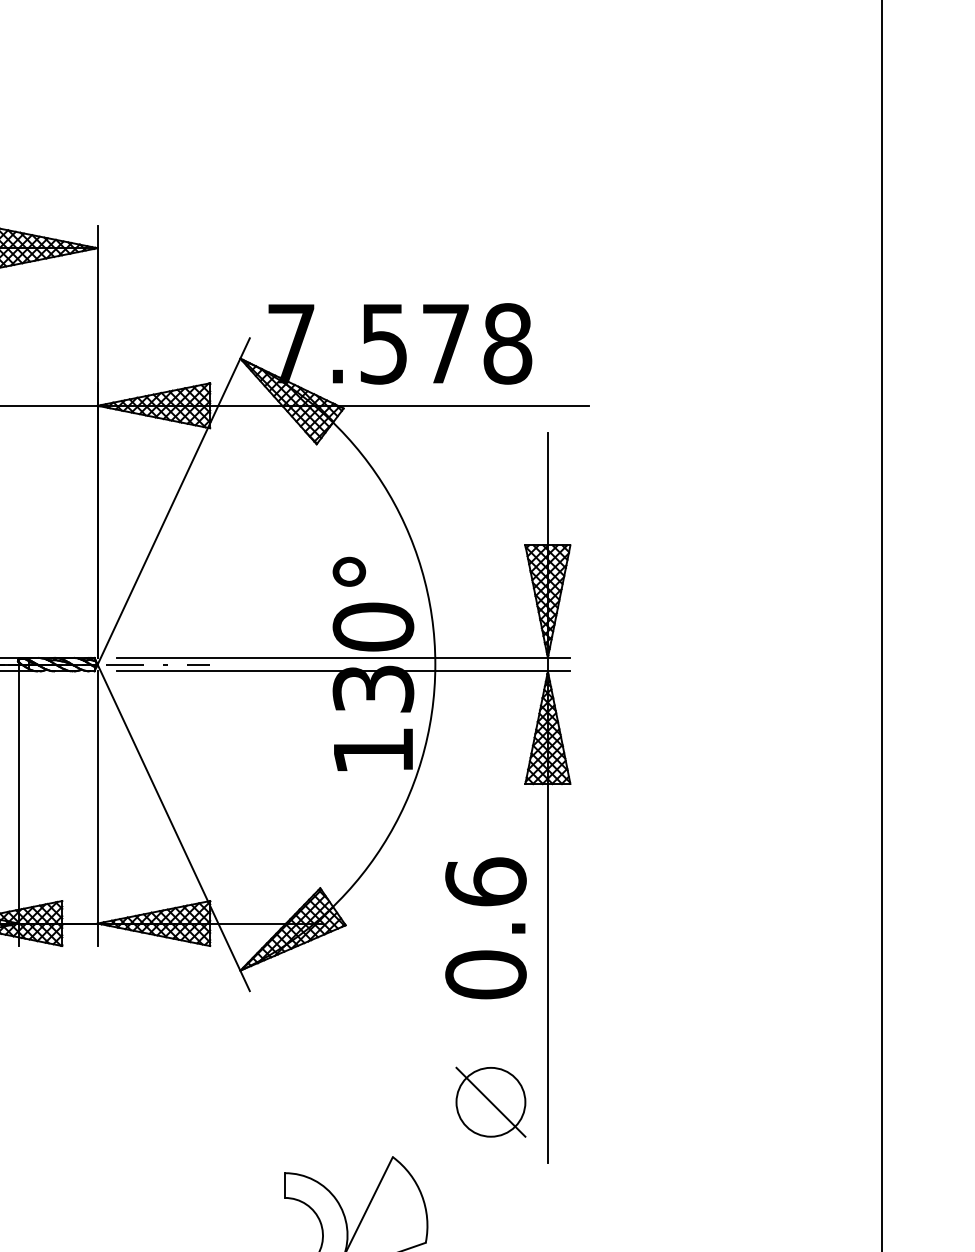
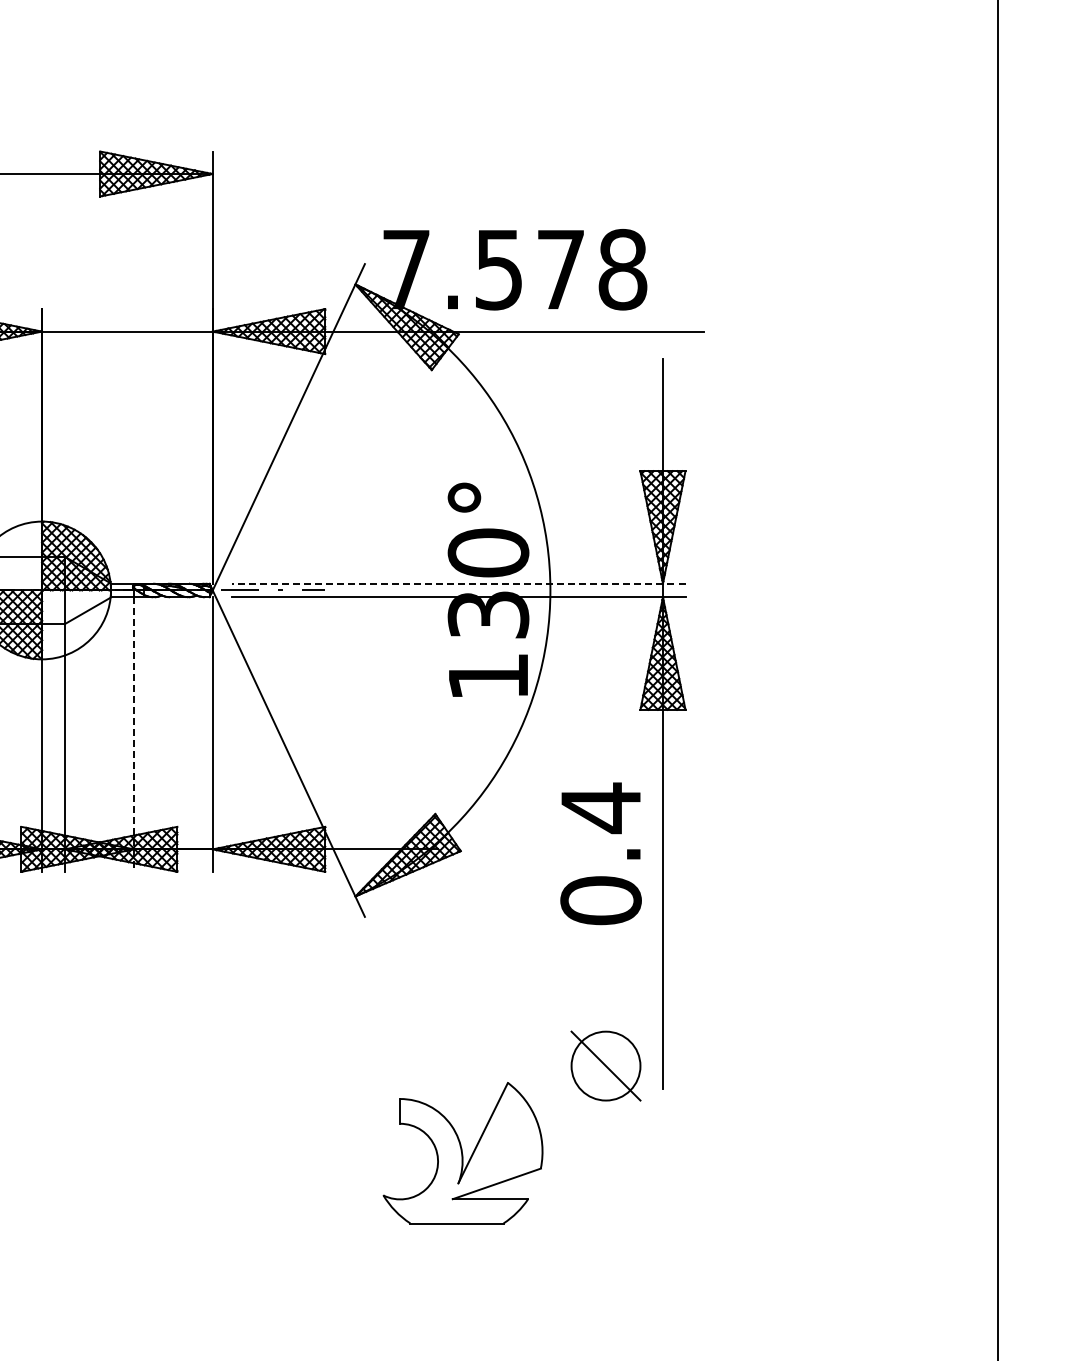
line: (343, 657) -> (458, 583), solid -> dashed
line: (18, 809) -> (133, 735), solid -> dashed
text: (485, 882) -> (600, 808), 0.6 -> 0.4
part: (490, 1101) -> (605, 1065), moved

